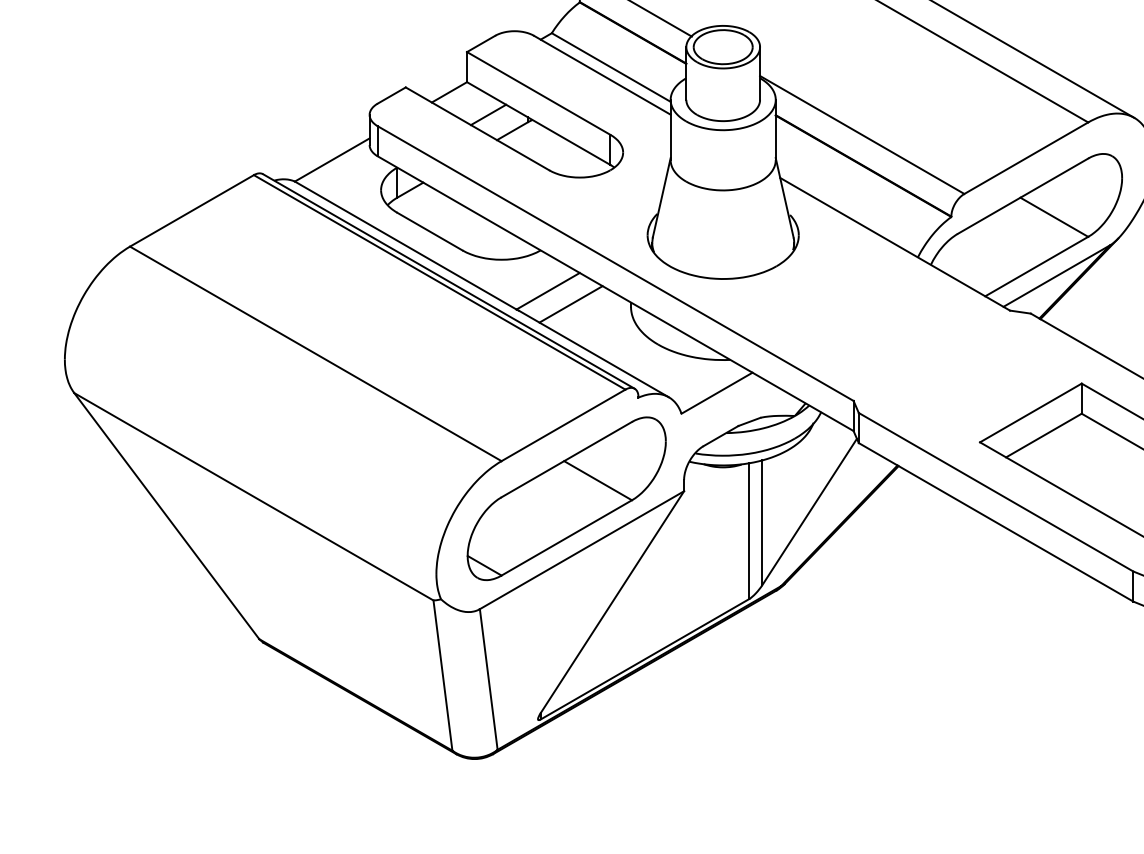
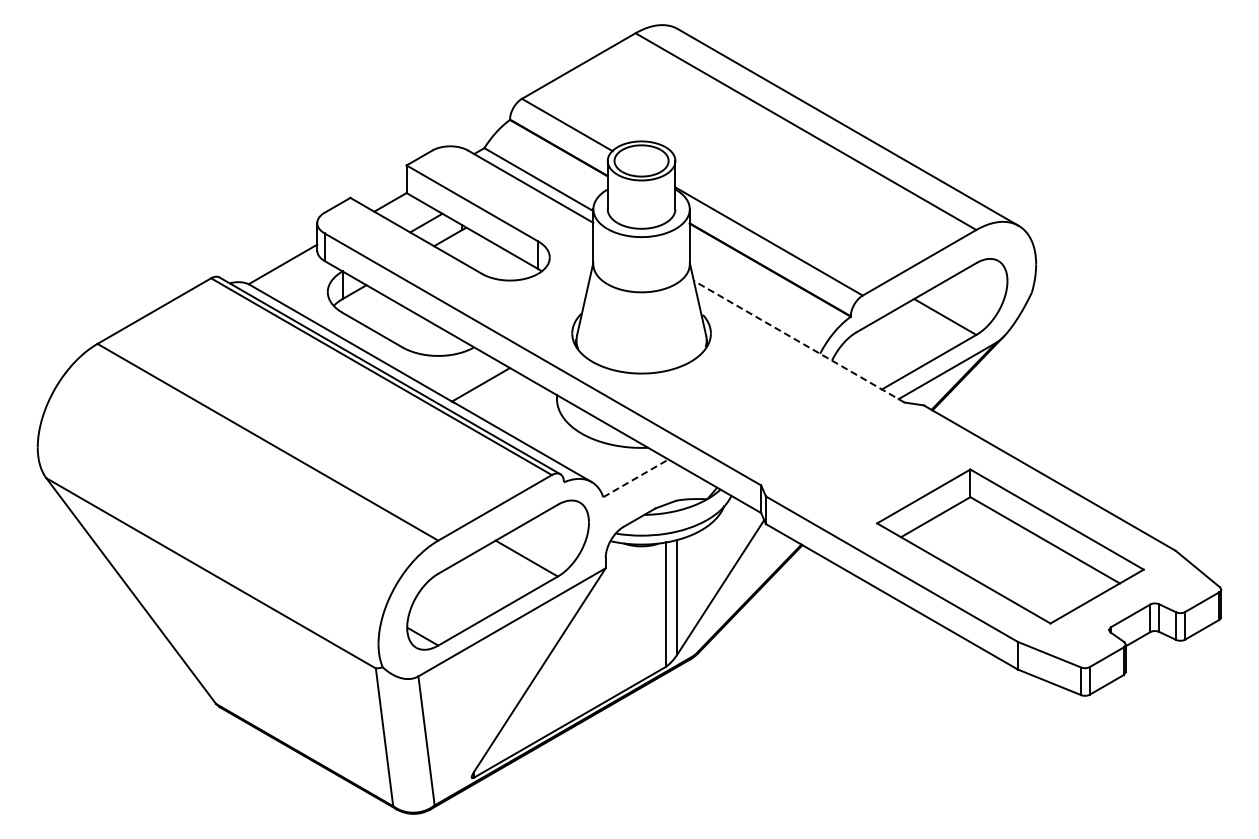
line: (895, 244) -> (799, 341), solid -> dashed
line: (570, 303) -> (501, 396), removed
line: (716, 393) -> (635, 478), solid -> dashed

